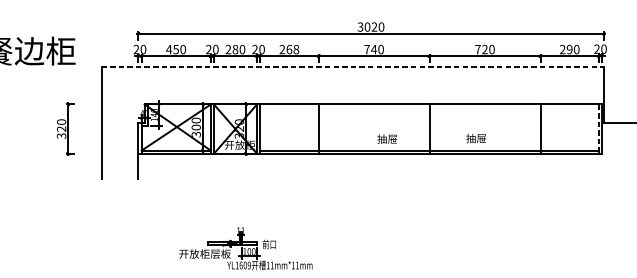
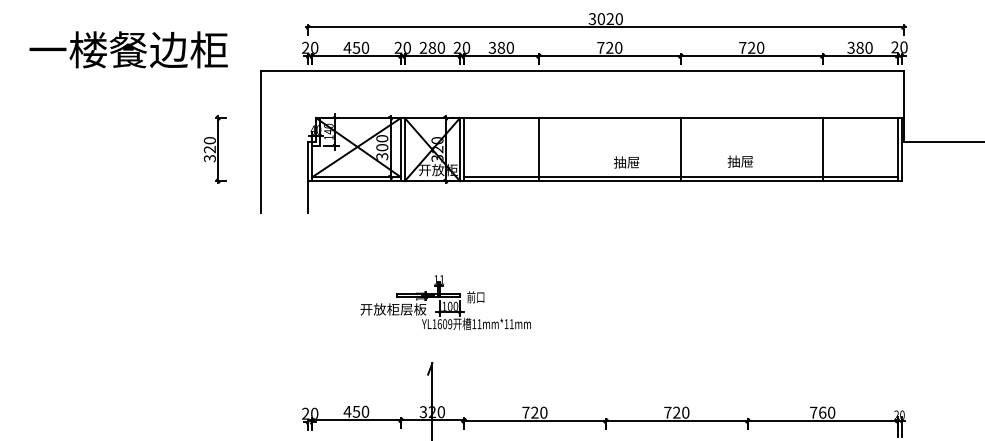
text: (288, 49) -> (500, 47), 268 -> 380
text: (373, 49) -> (609, 47), 740 -> 720
text: (566, 49) -> (855, 47), 290 -> 380
line: (352, 67) -> (582, 70), dashed -> solid
line: (598, 129) -> (897, 149), dashed -> solid

